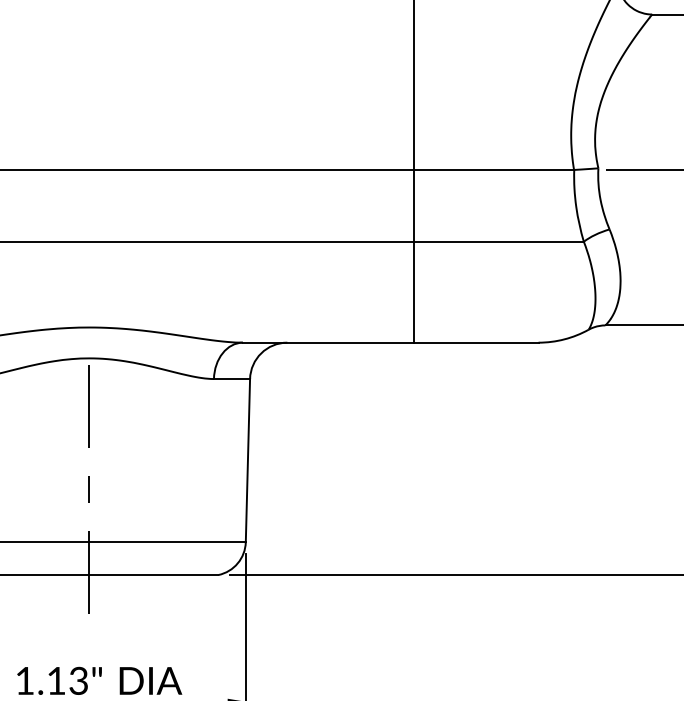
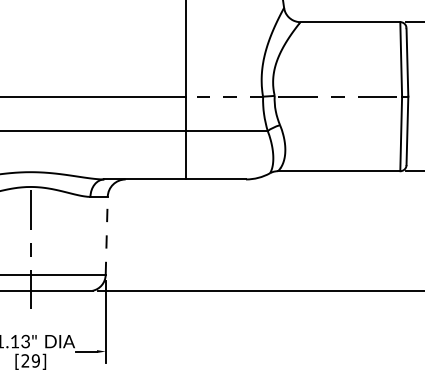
line: (493, 169) -> (224, 96), solid -> dashed
line: (247, 459) -> (106, 235), solid -> dashed

